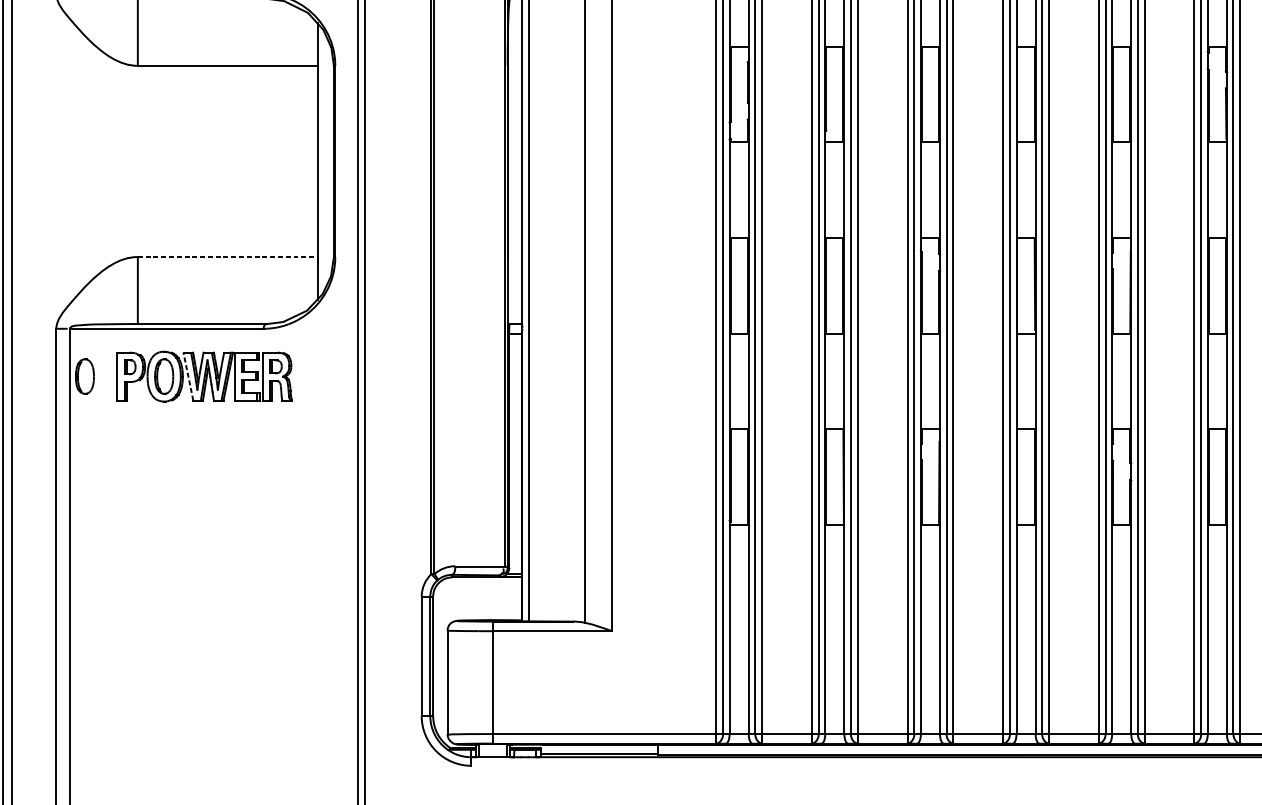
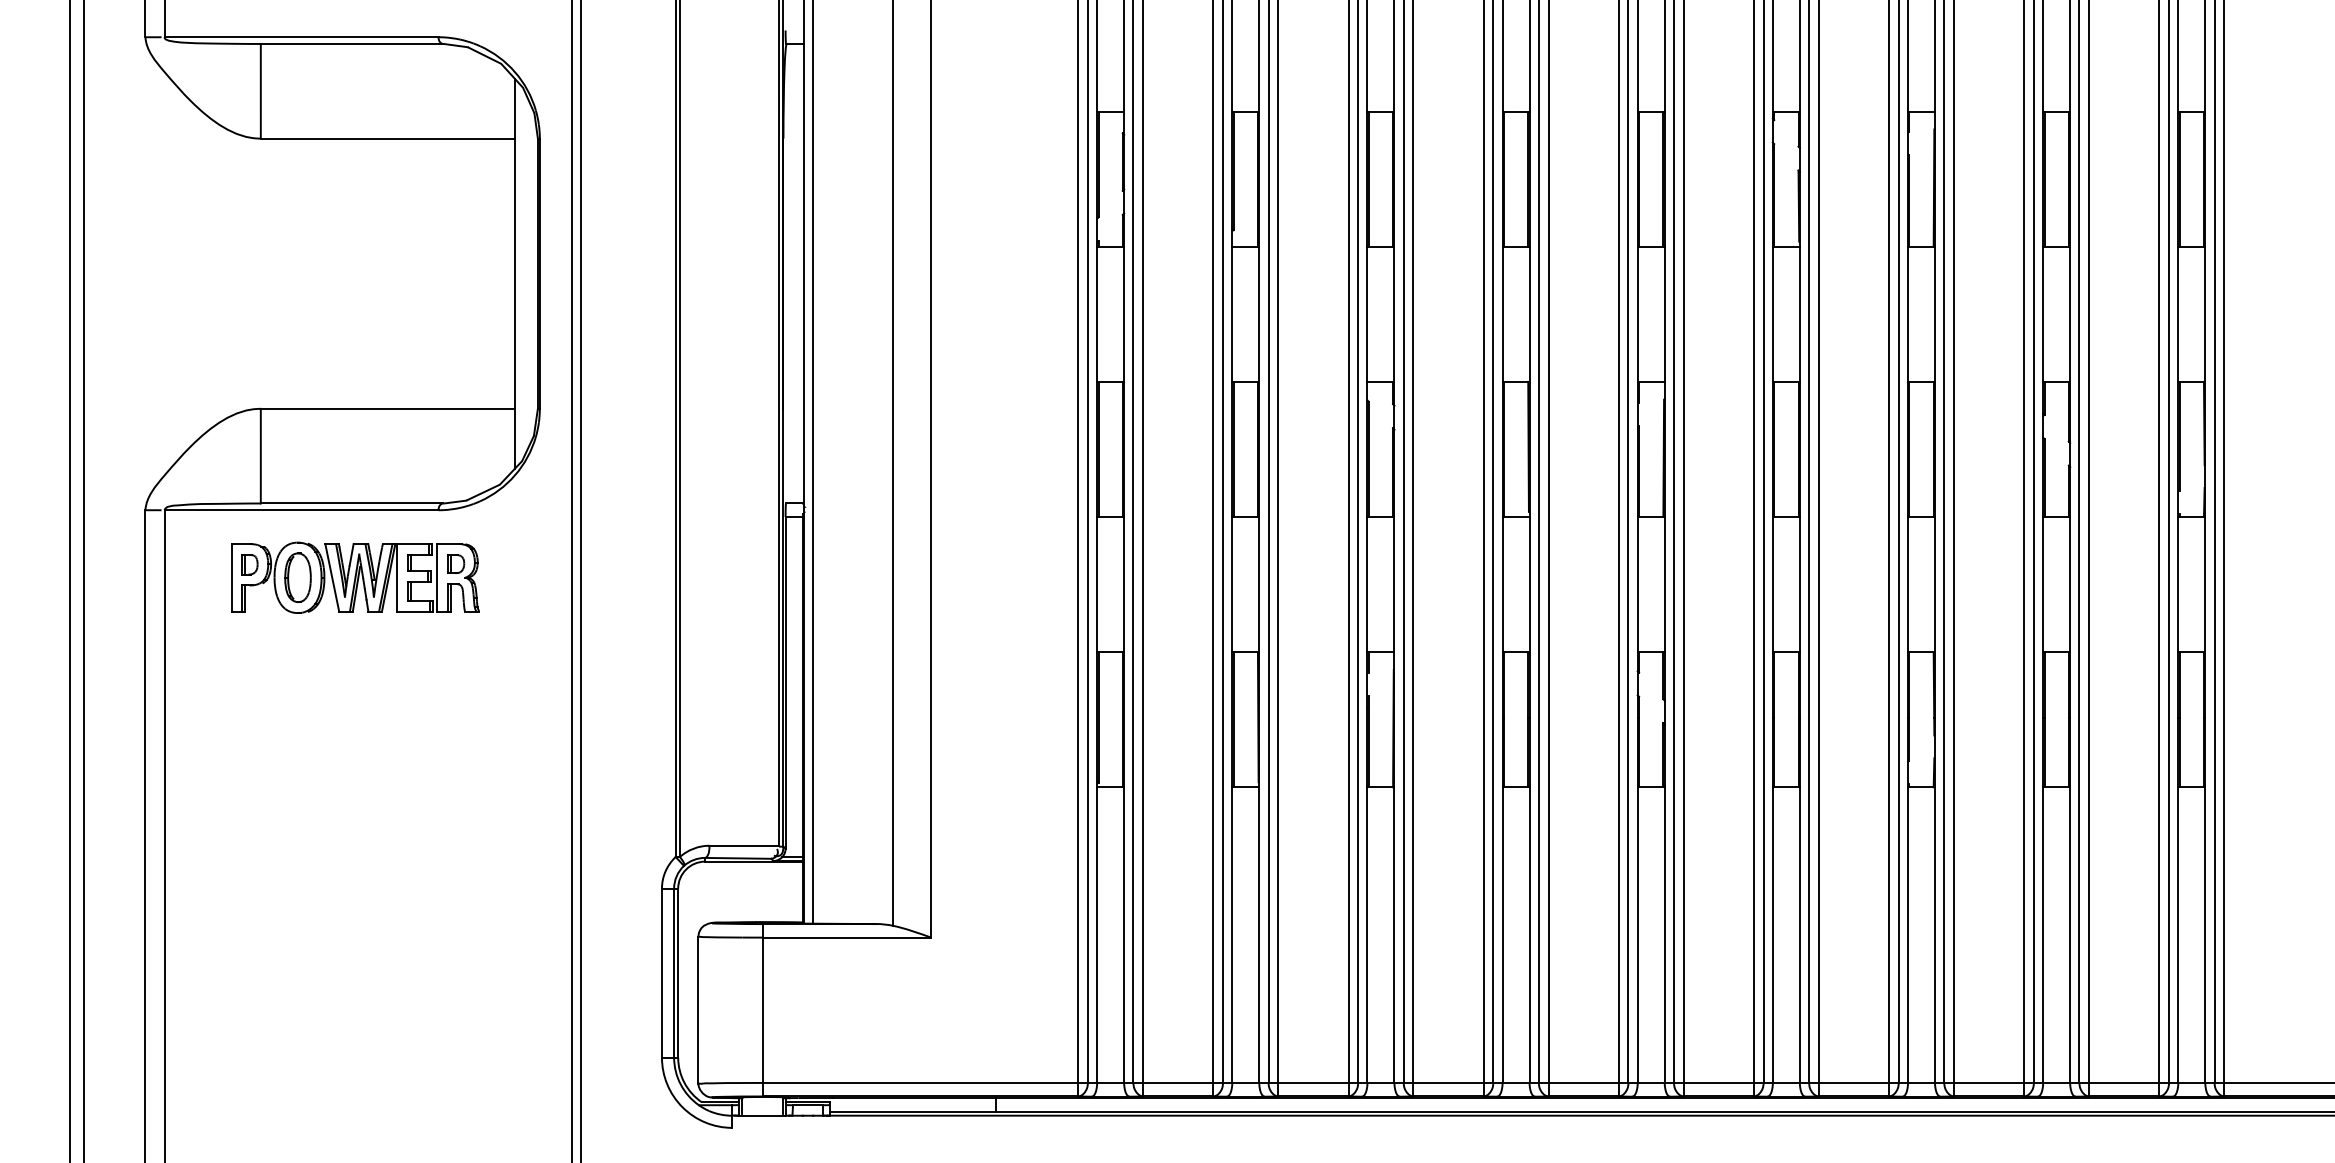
line: (227, 256) -> (387, 408), dashed -> solid
part: (84, 376) -> (185, 577), removed
line: (188, 376) -> (332, 577), dashed -> solid

